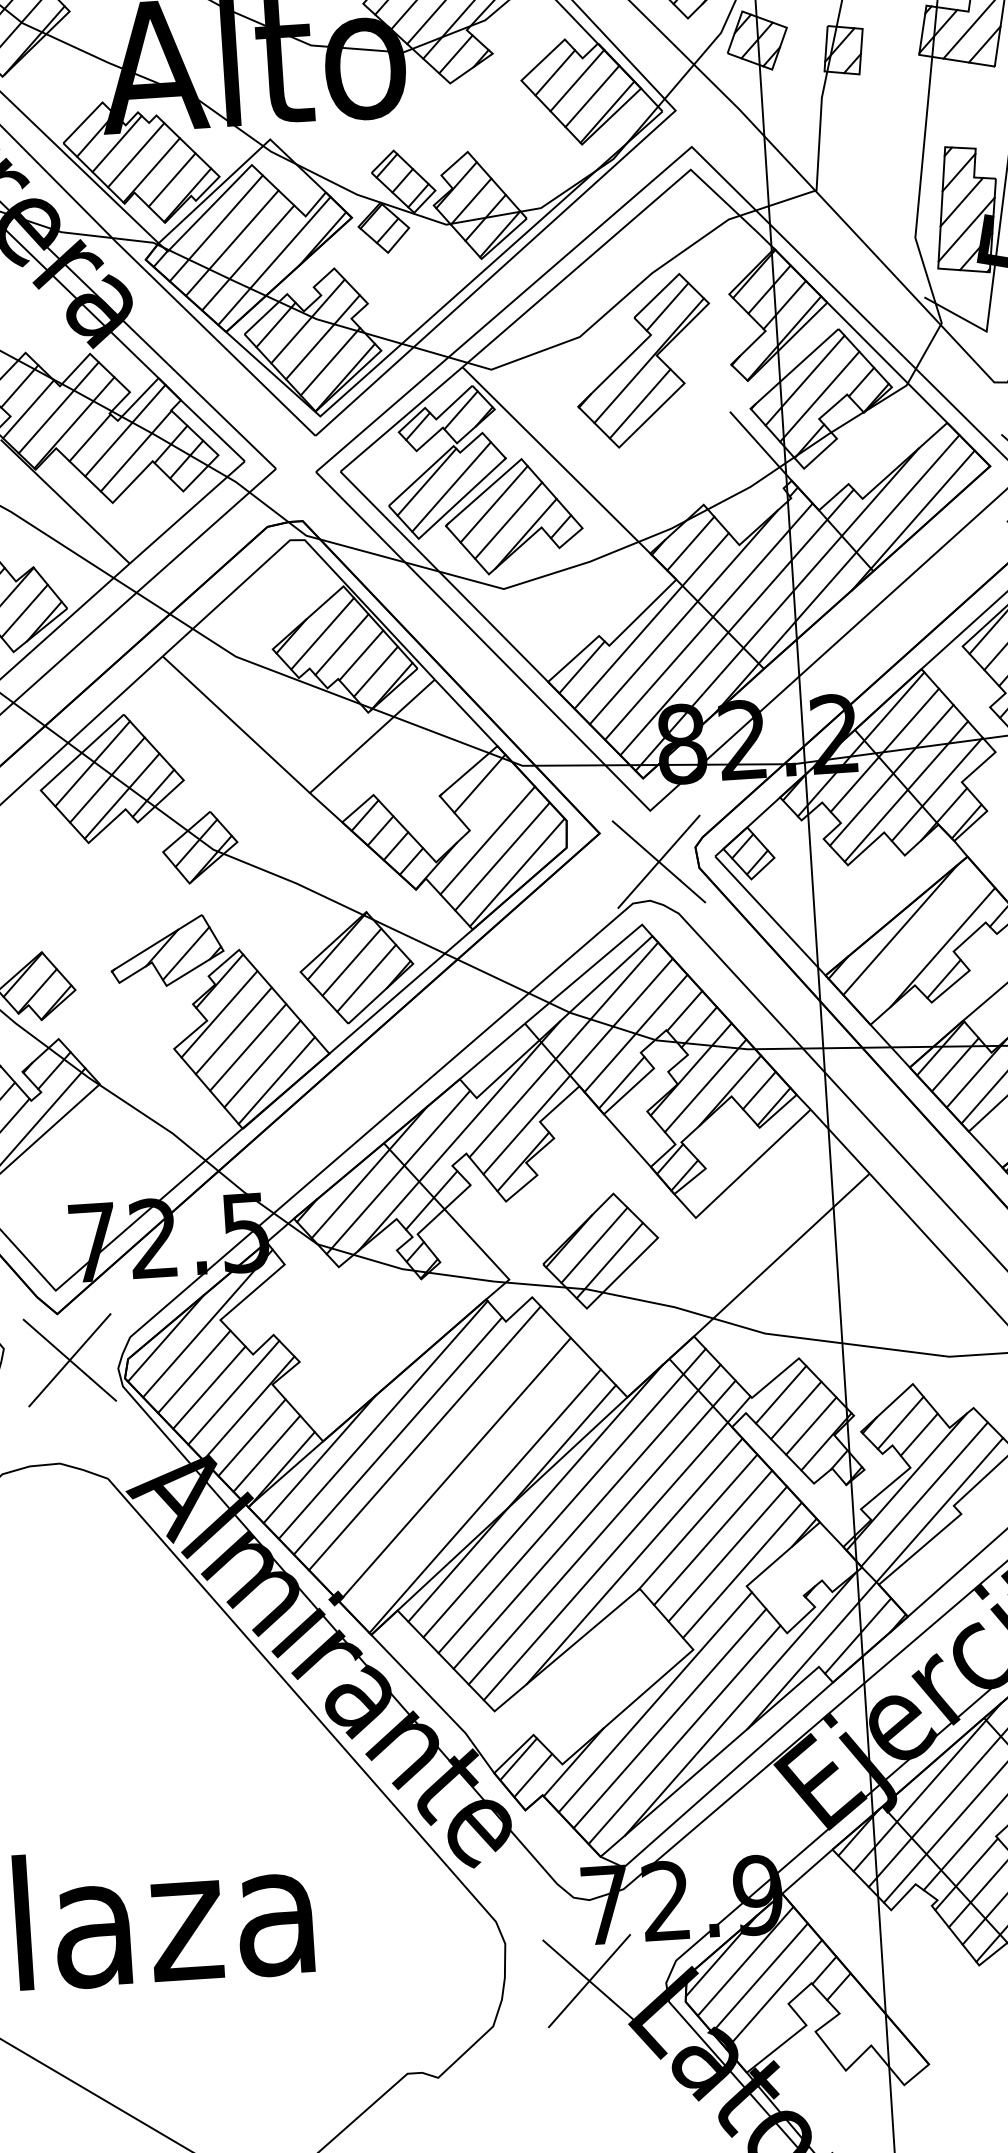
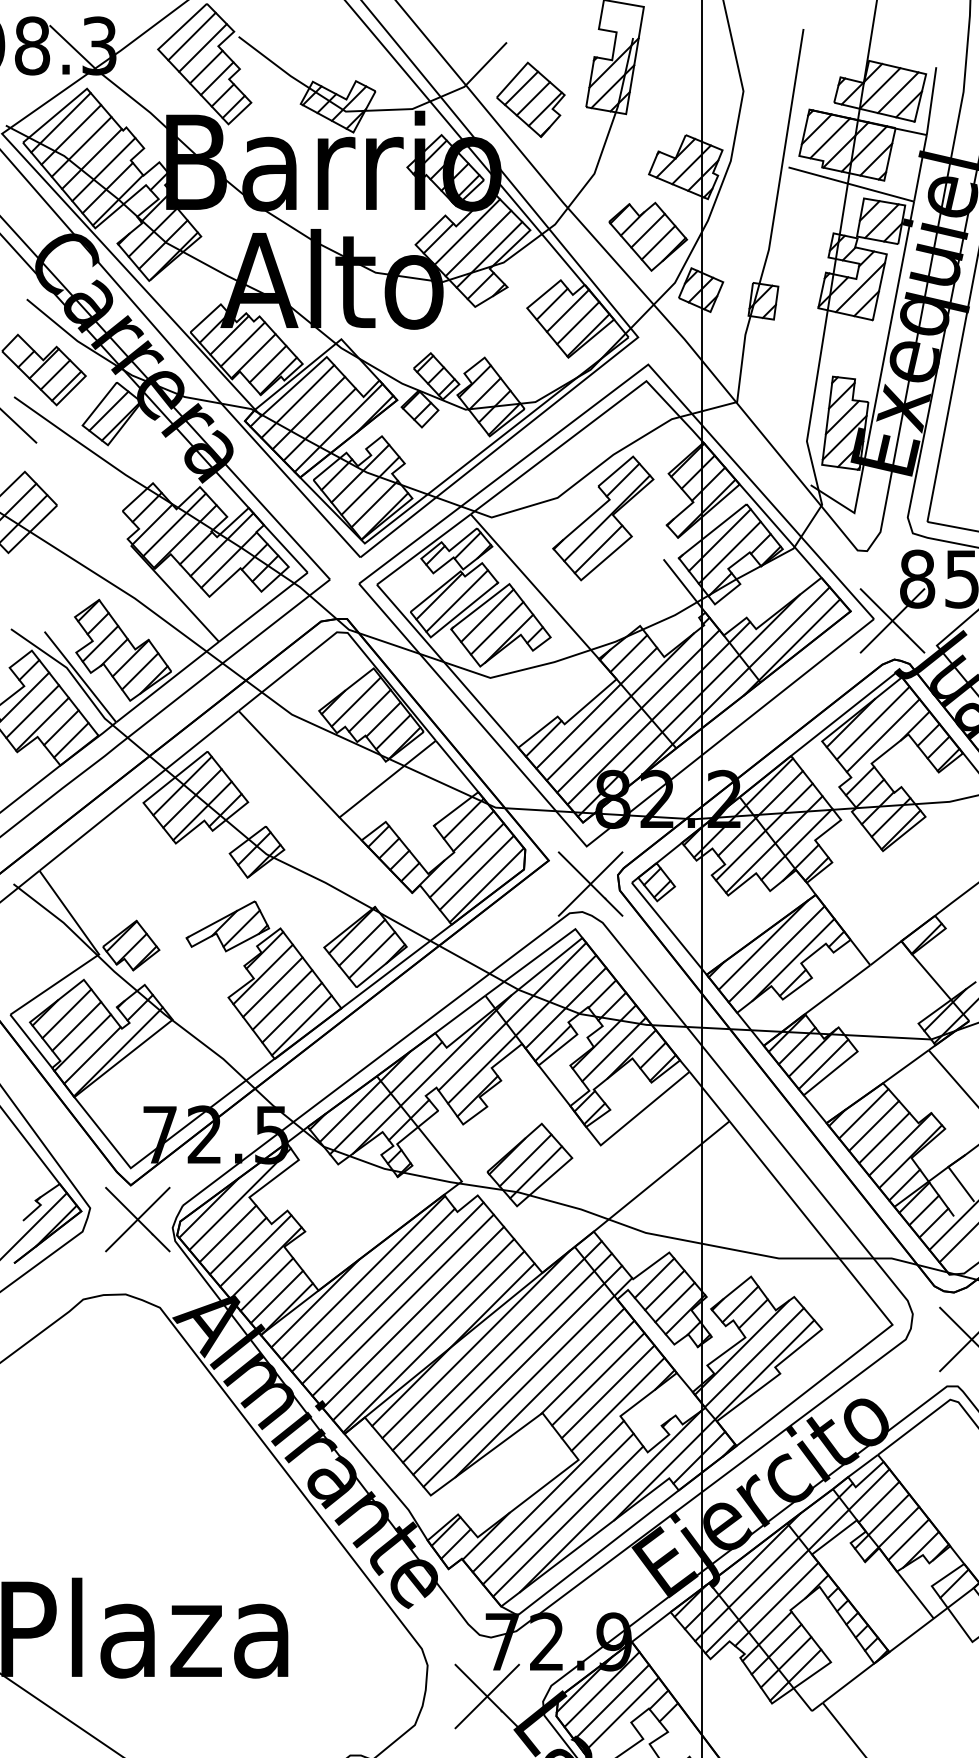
line: (494, 800) -> (473, 831), added
line: (919, 941) -> (776, 954), added
line: (439, 1454) -> (402, 1305), added
line: (469, 1485) -> (423, 1329), added

